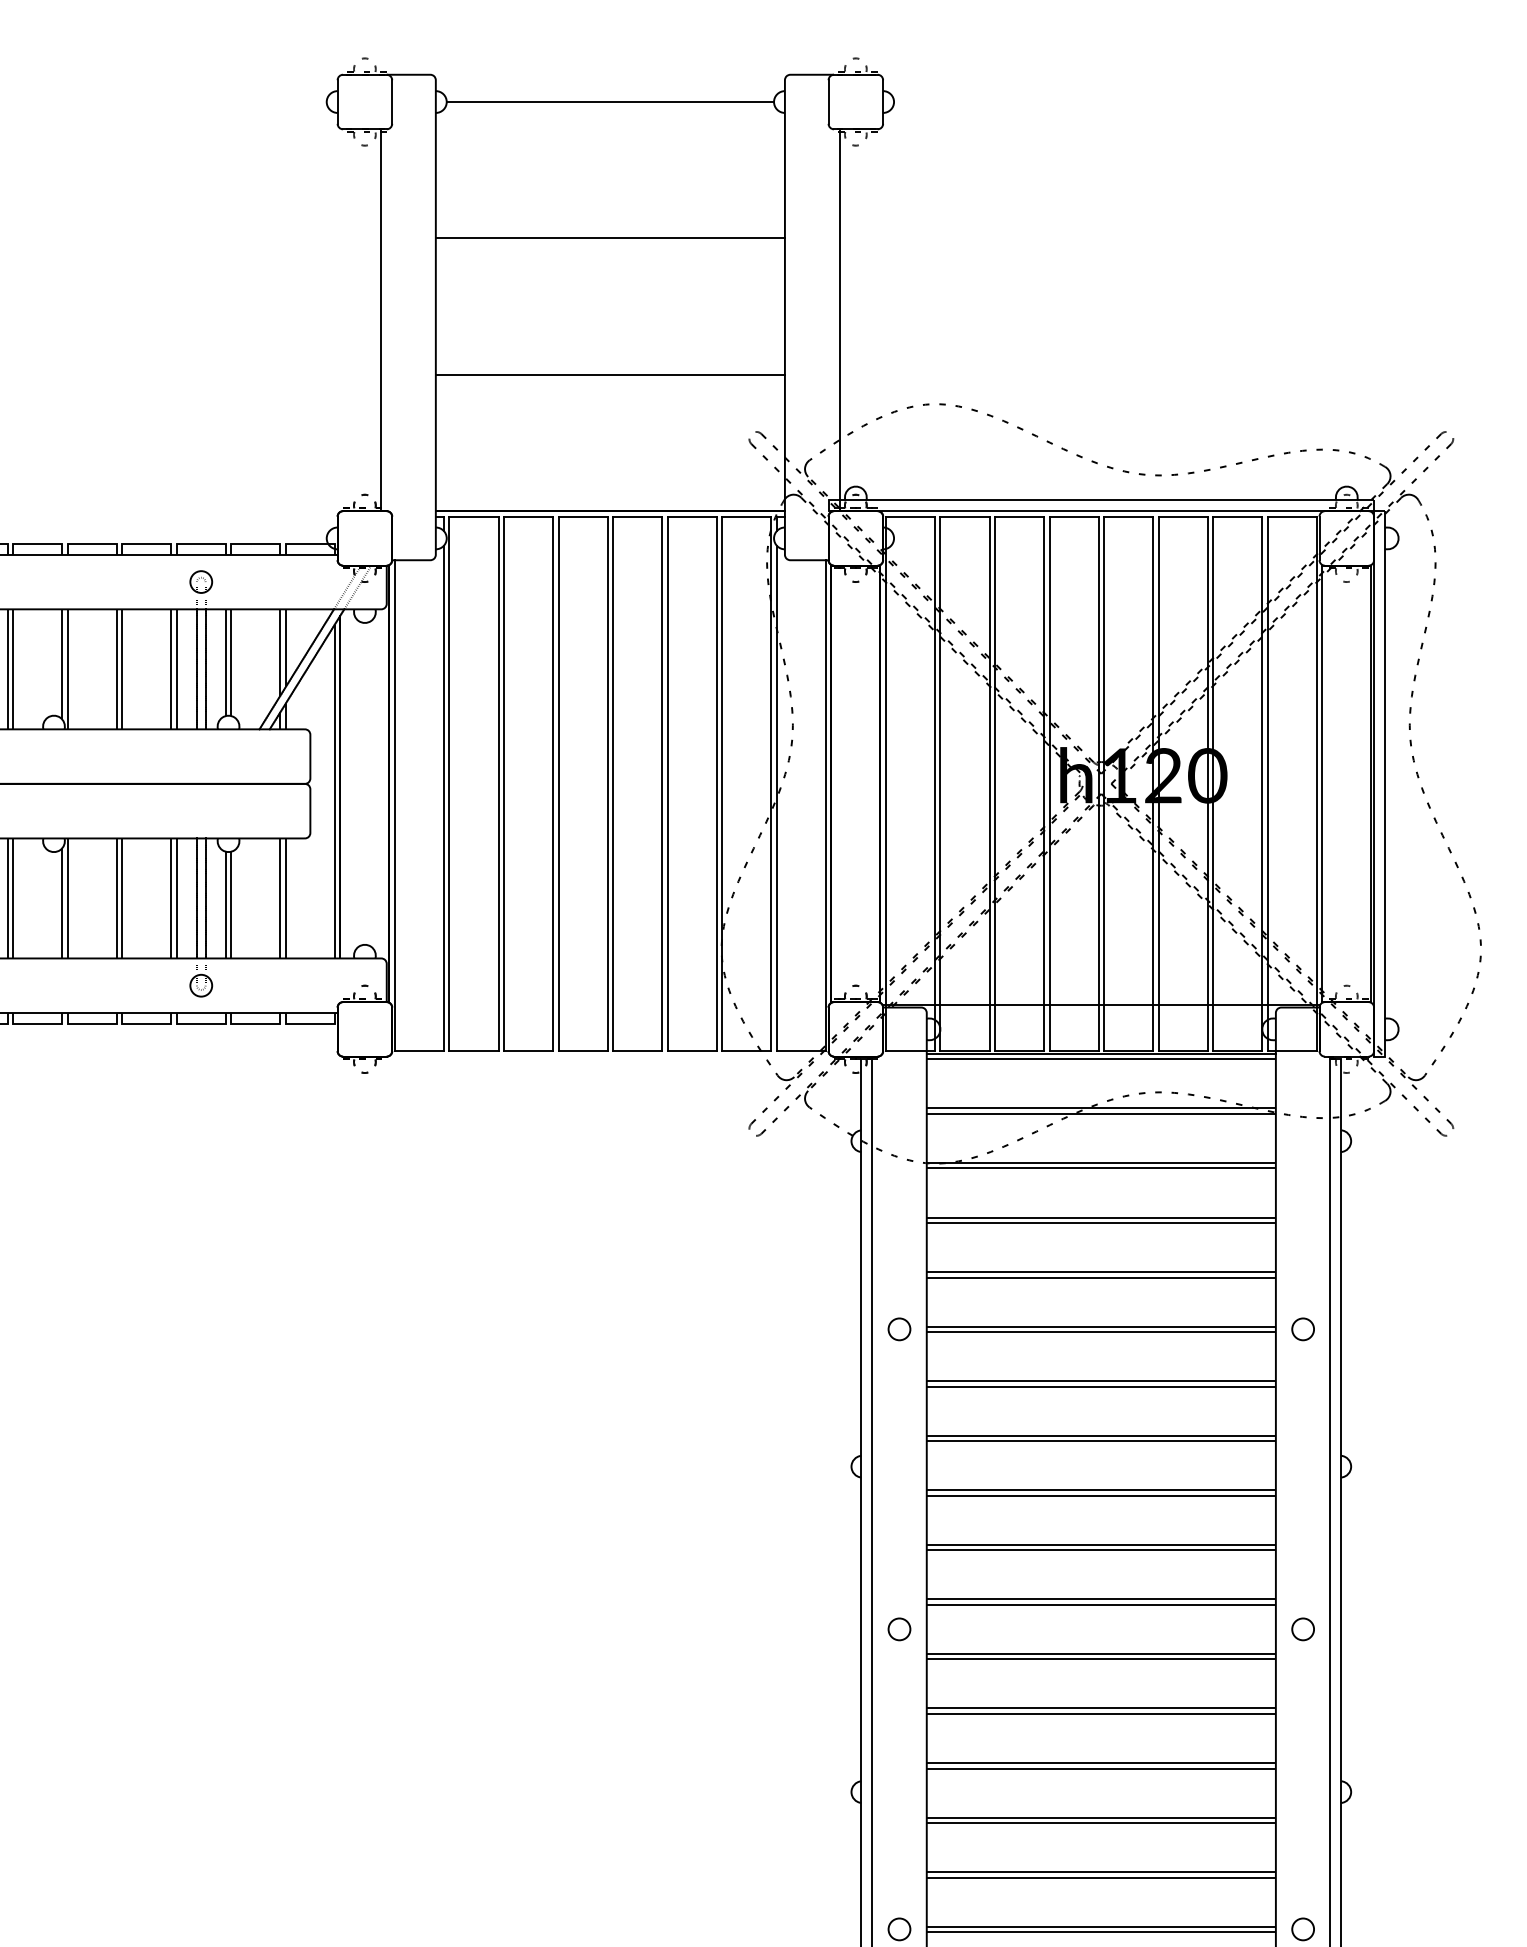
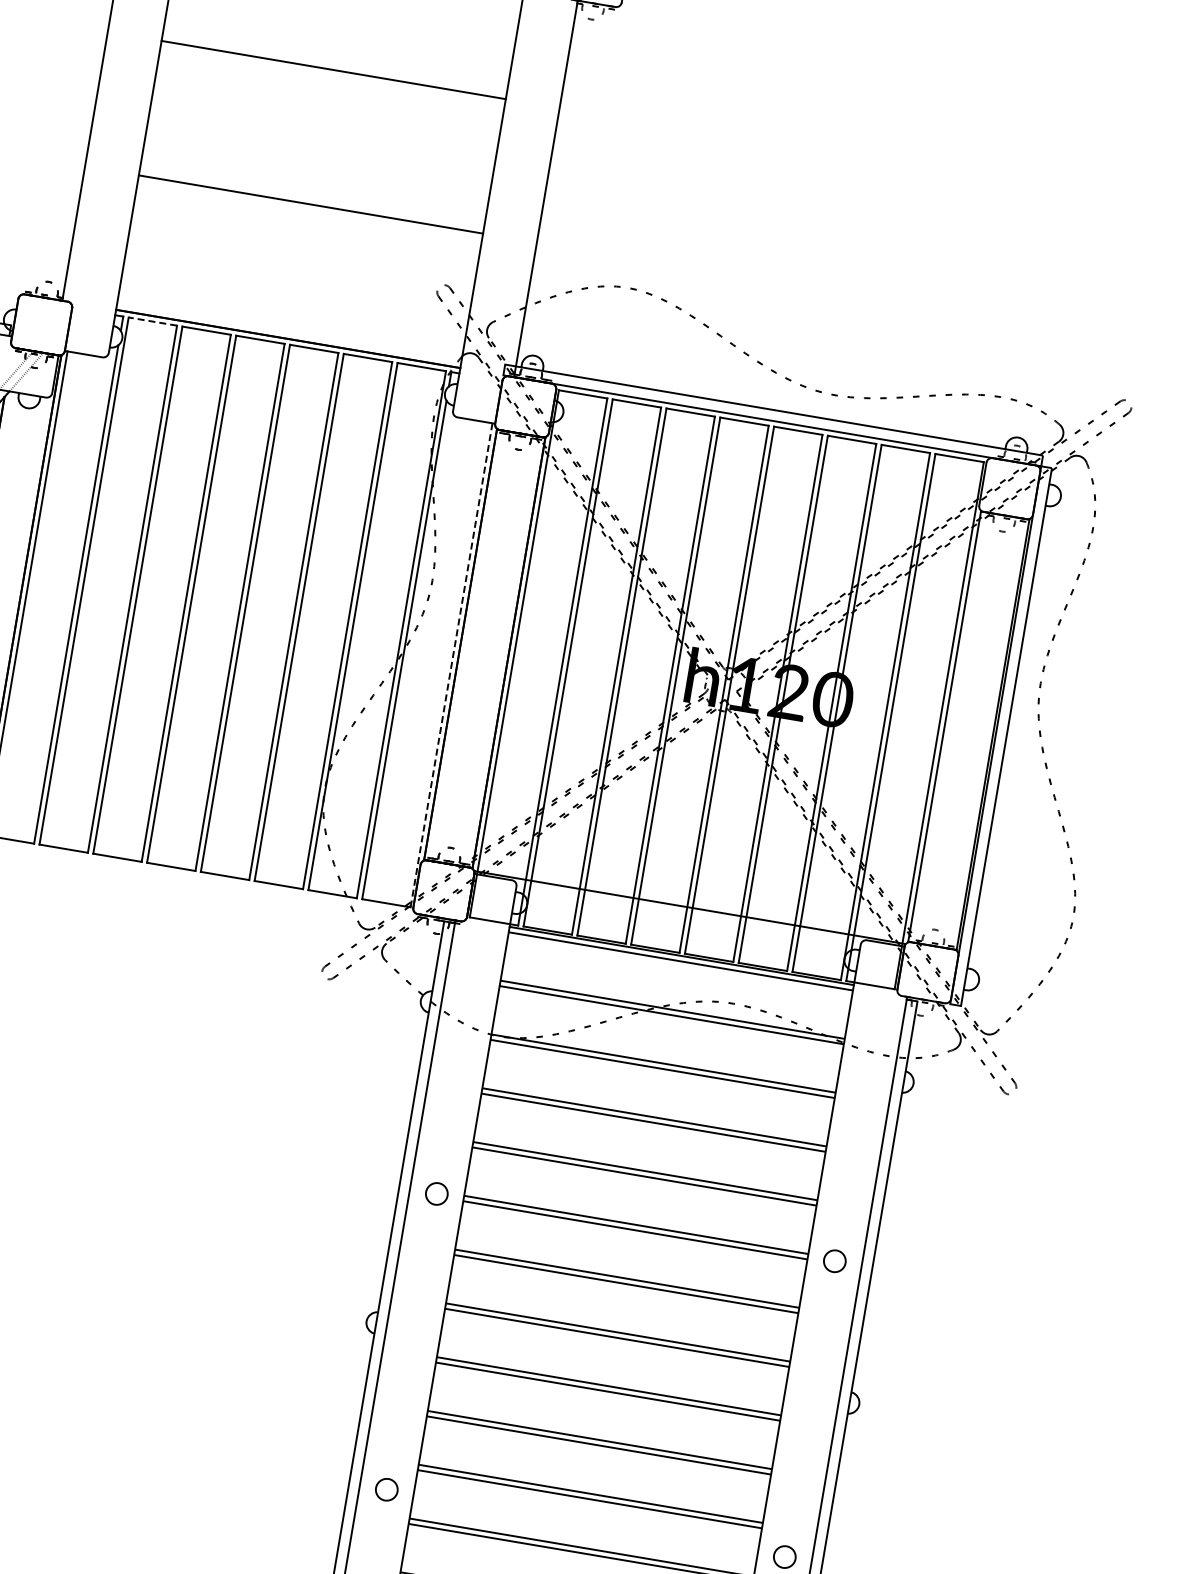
line: (474, 516) -> (153, 321), solid -> dashed
line: (825, 806) -> (451, 666), solid -> dashed

